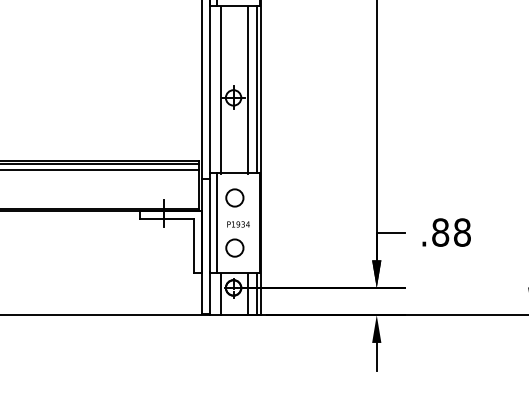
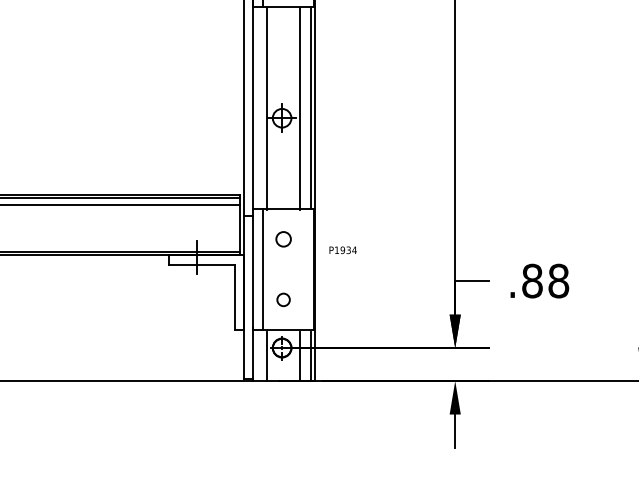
circle: (234, 198) -> (283, 239), size x0.7
text: (238, 224) -> (342, 250), moved
circle: (234, 247) -> (283, 299), size x0.6

